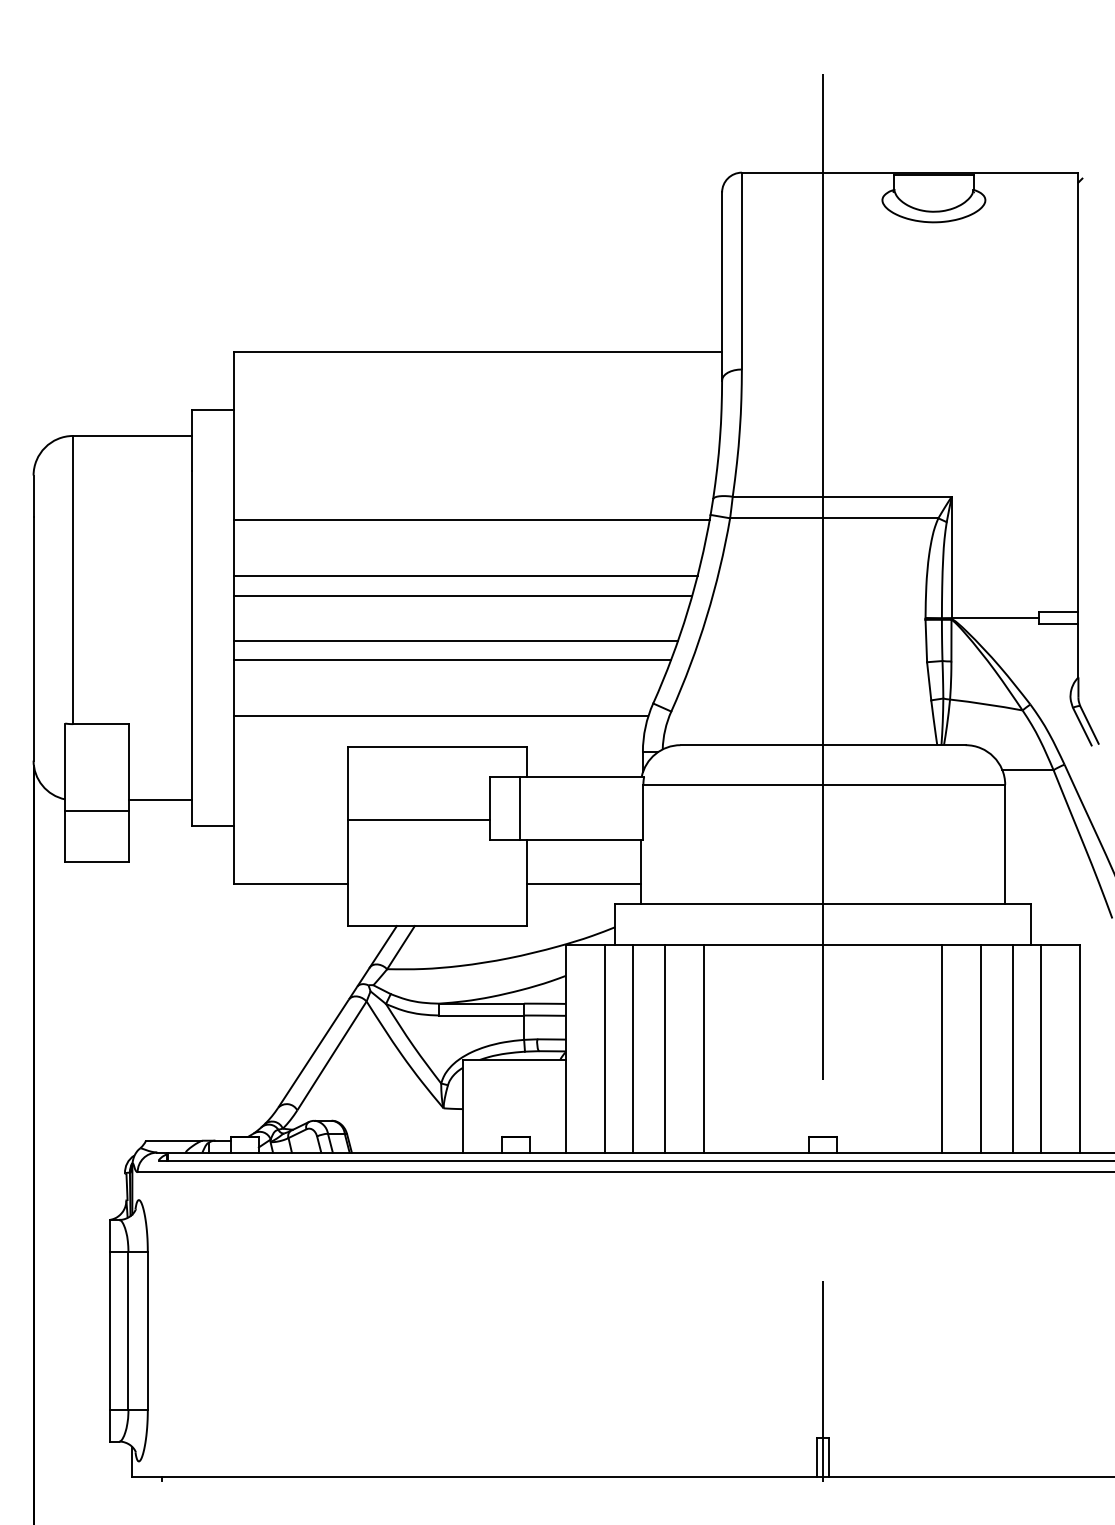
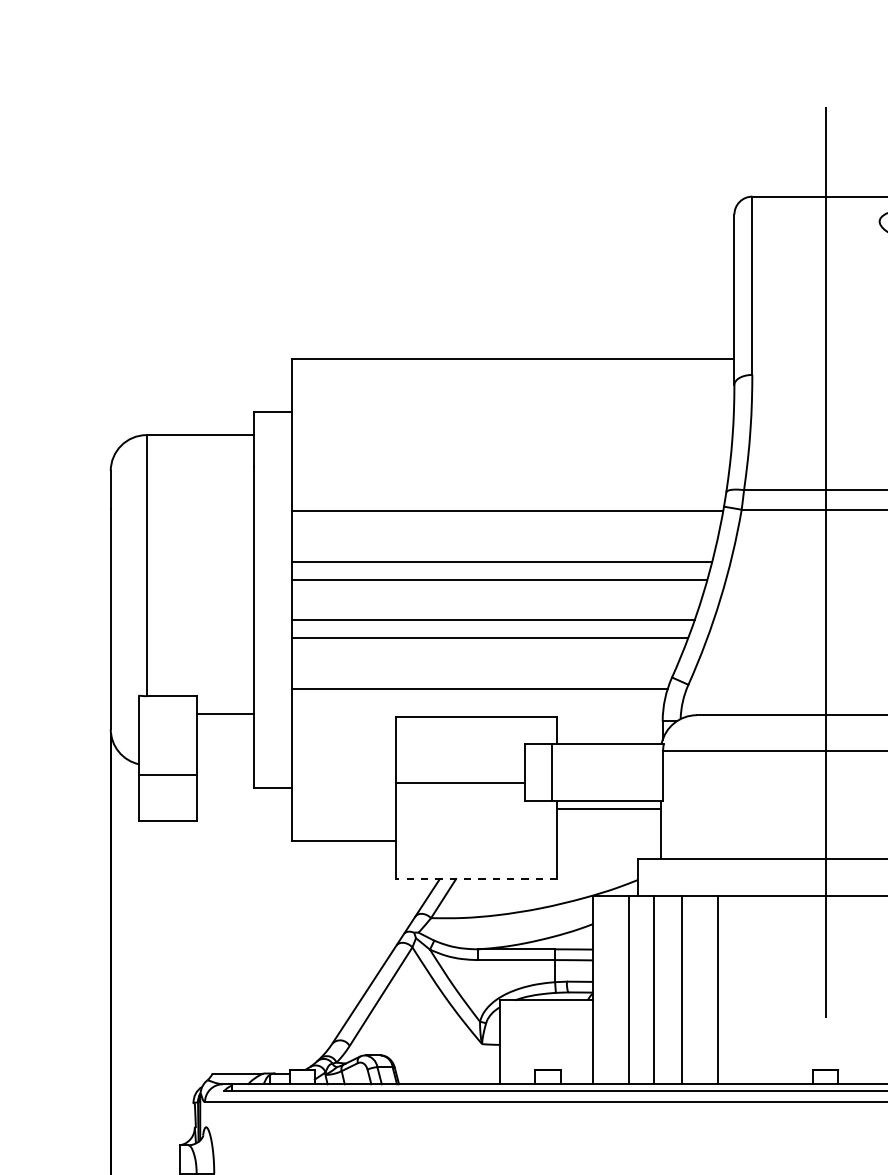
line: (159, 800) -> (224, 714), moved
line: (583, 884) -> (608, 809), moved
line: (436, 926) -> (475, 879), solid -> dashed

